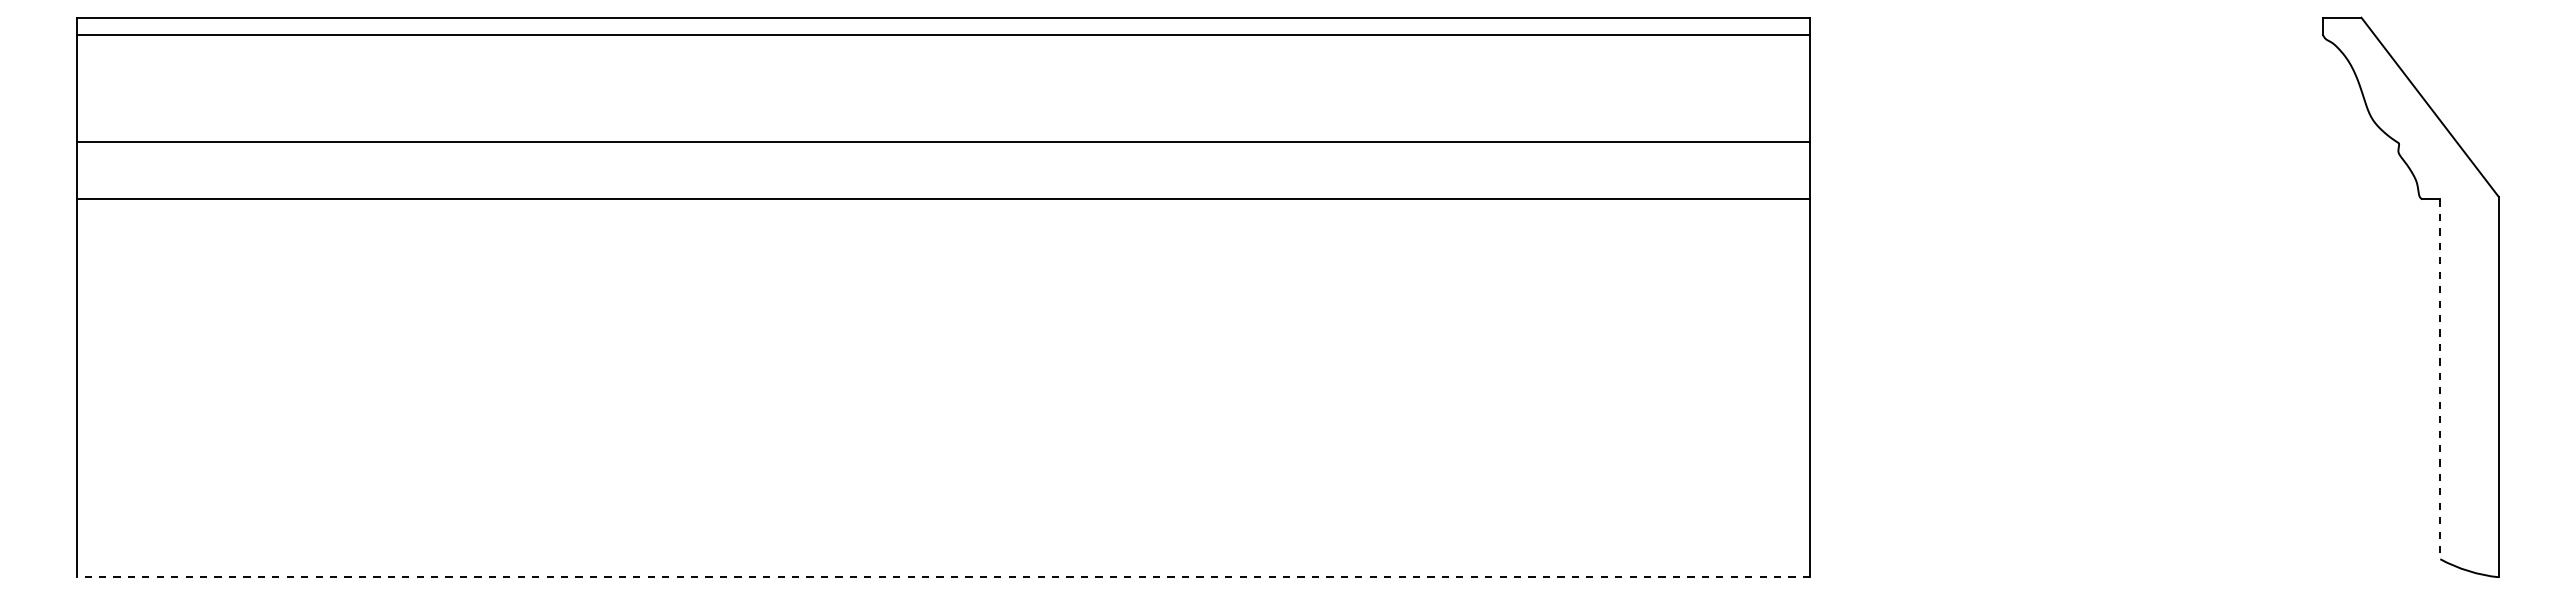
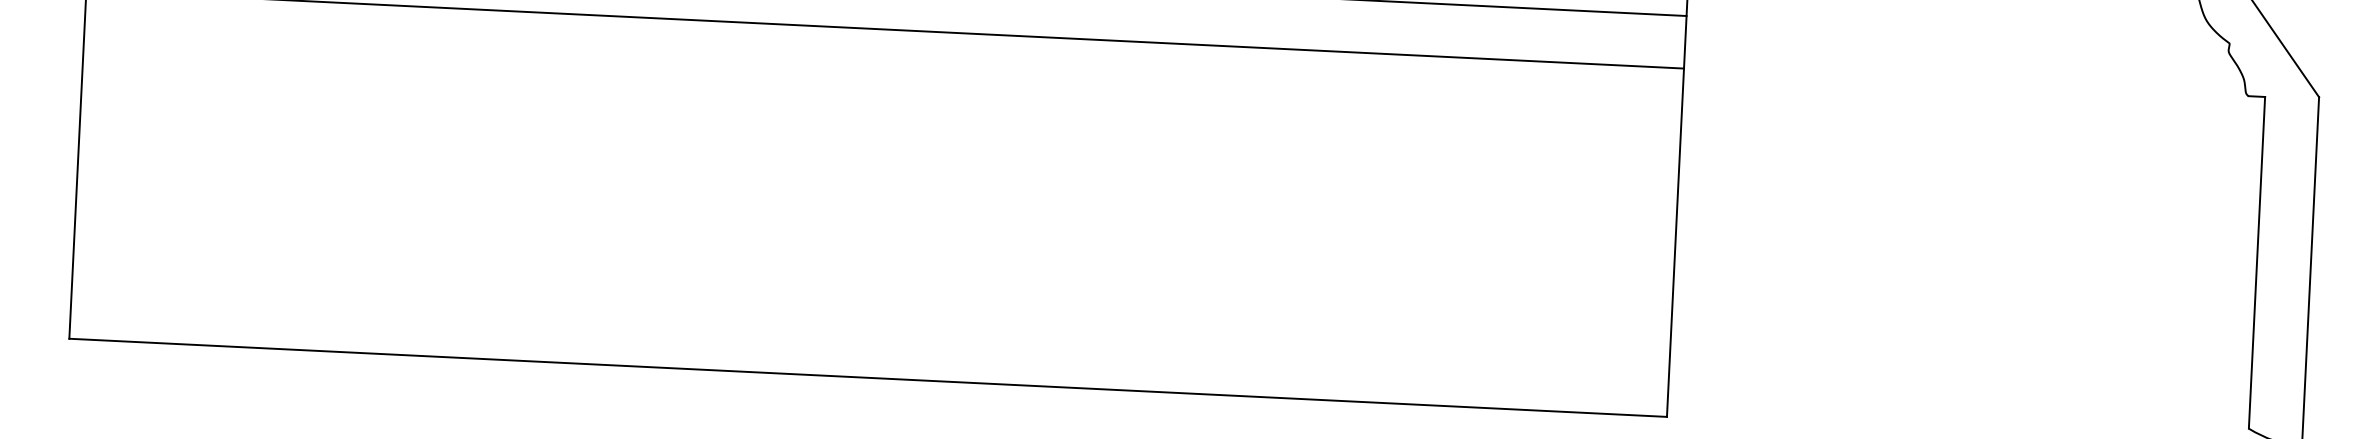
line: (2440, 379) -> (2257, 262), dashed -> solid
line: (943, 577) -> (868, 378), dashed -> solid

